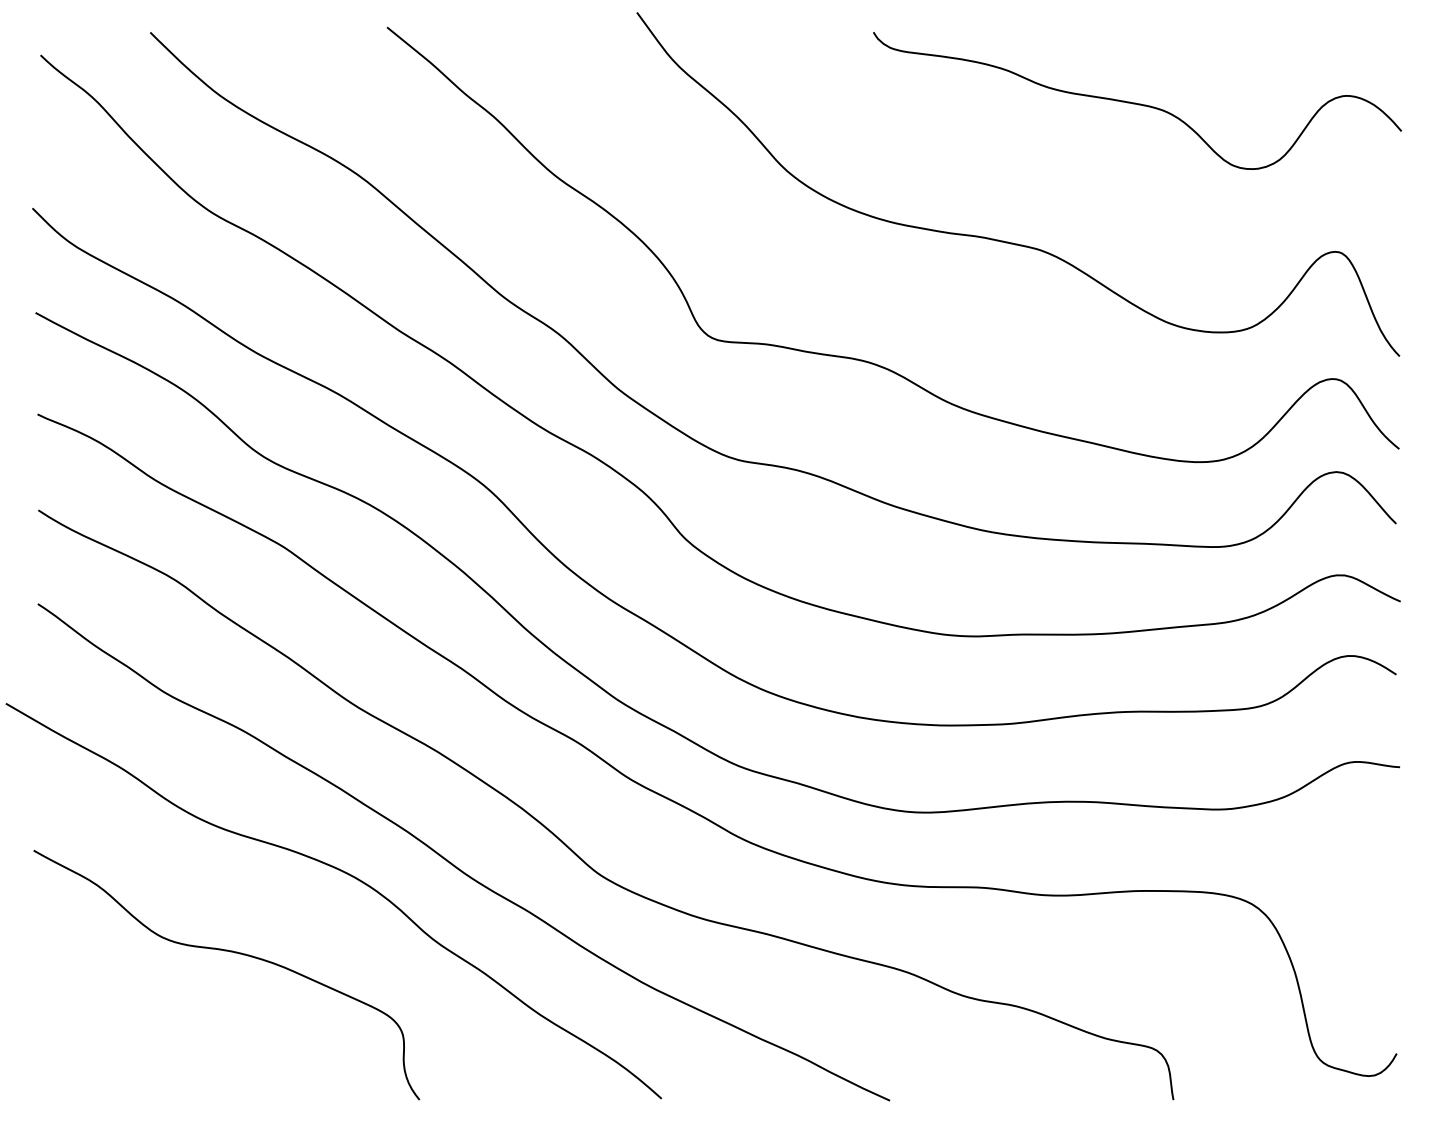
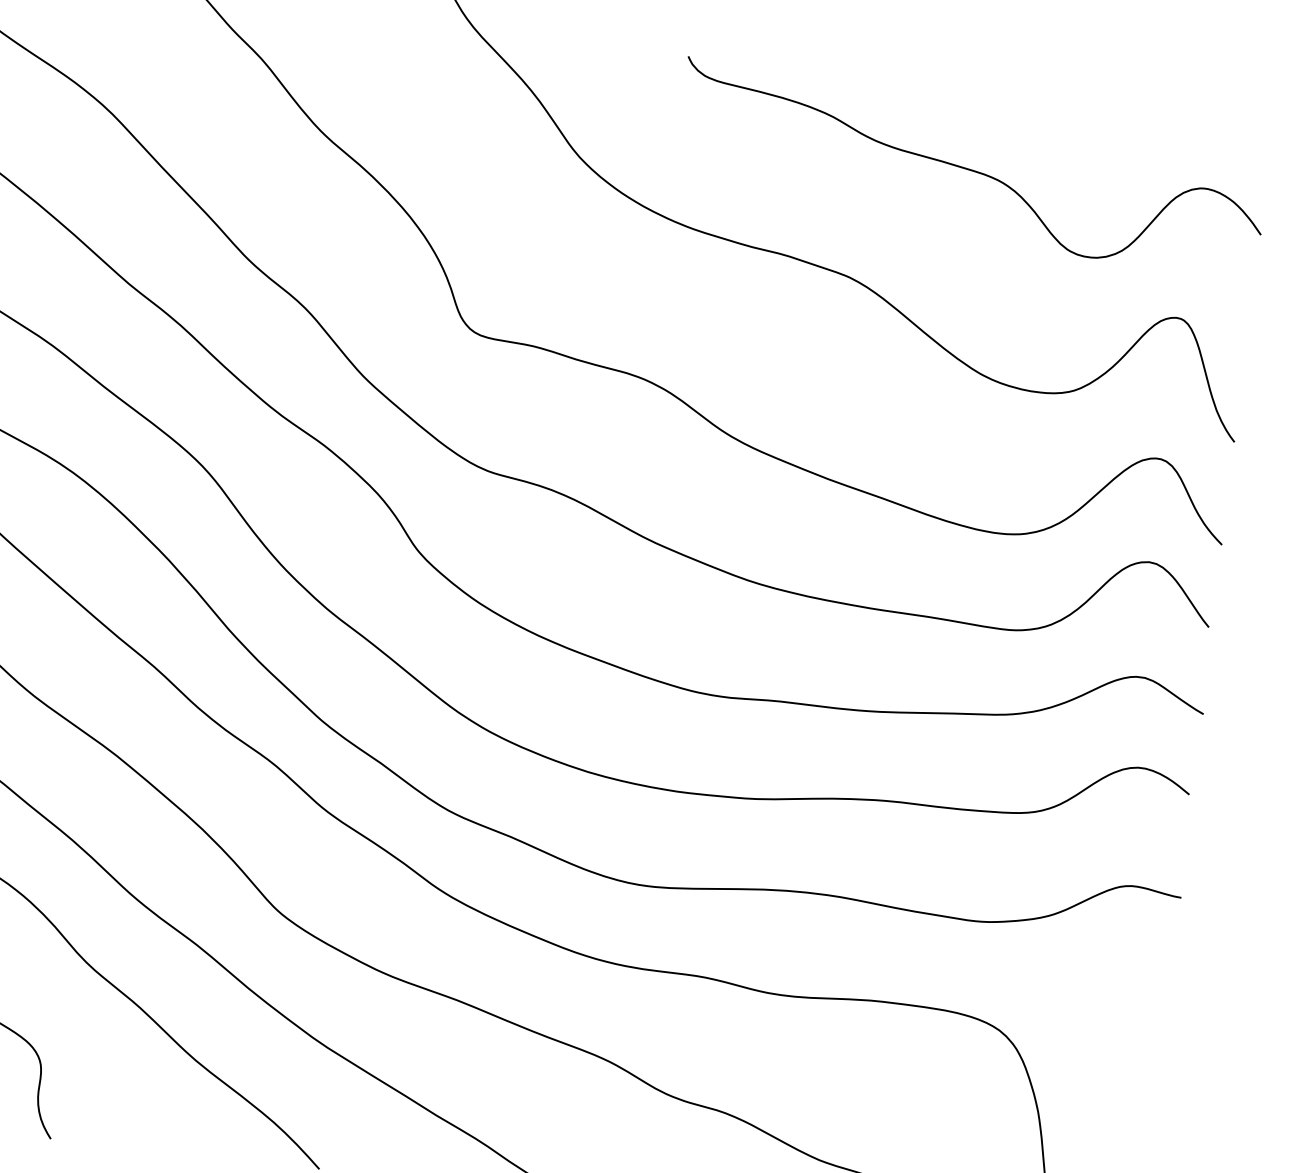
curve: (1135, 102) -> (969, 168), moved

